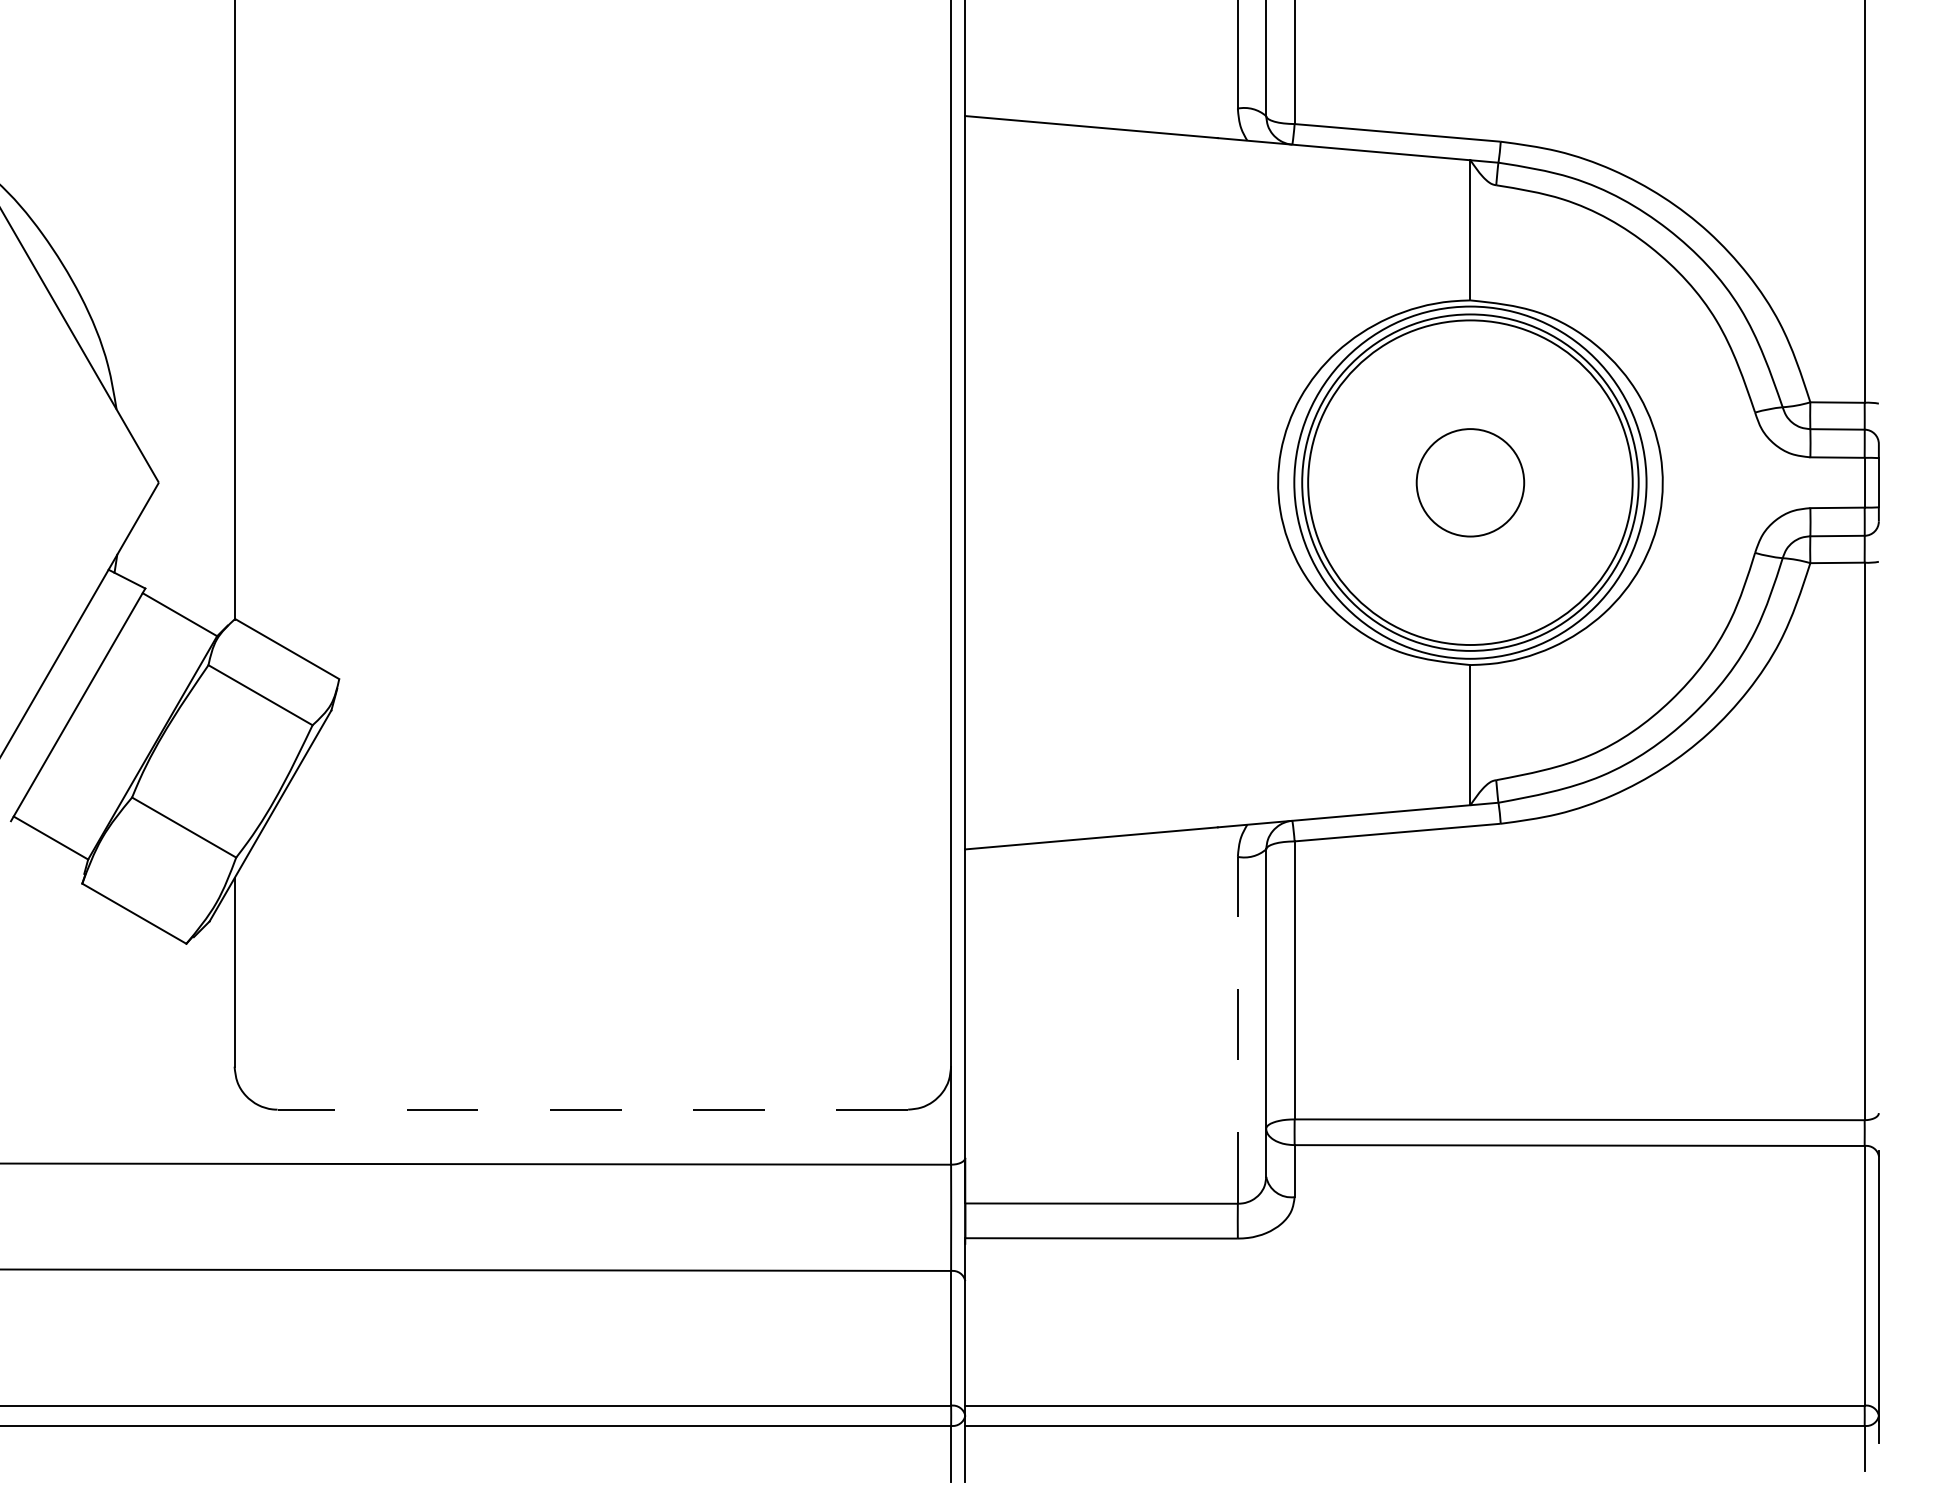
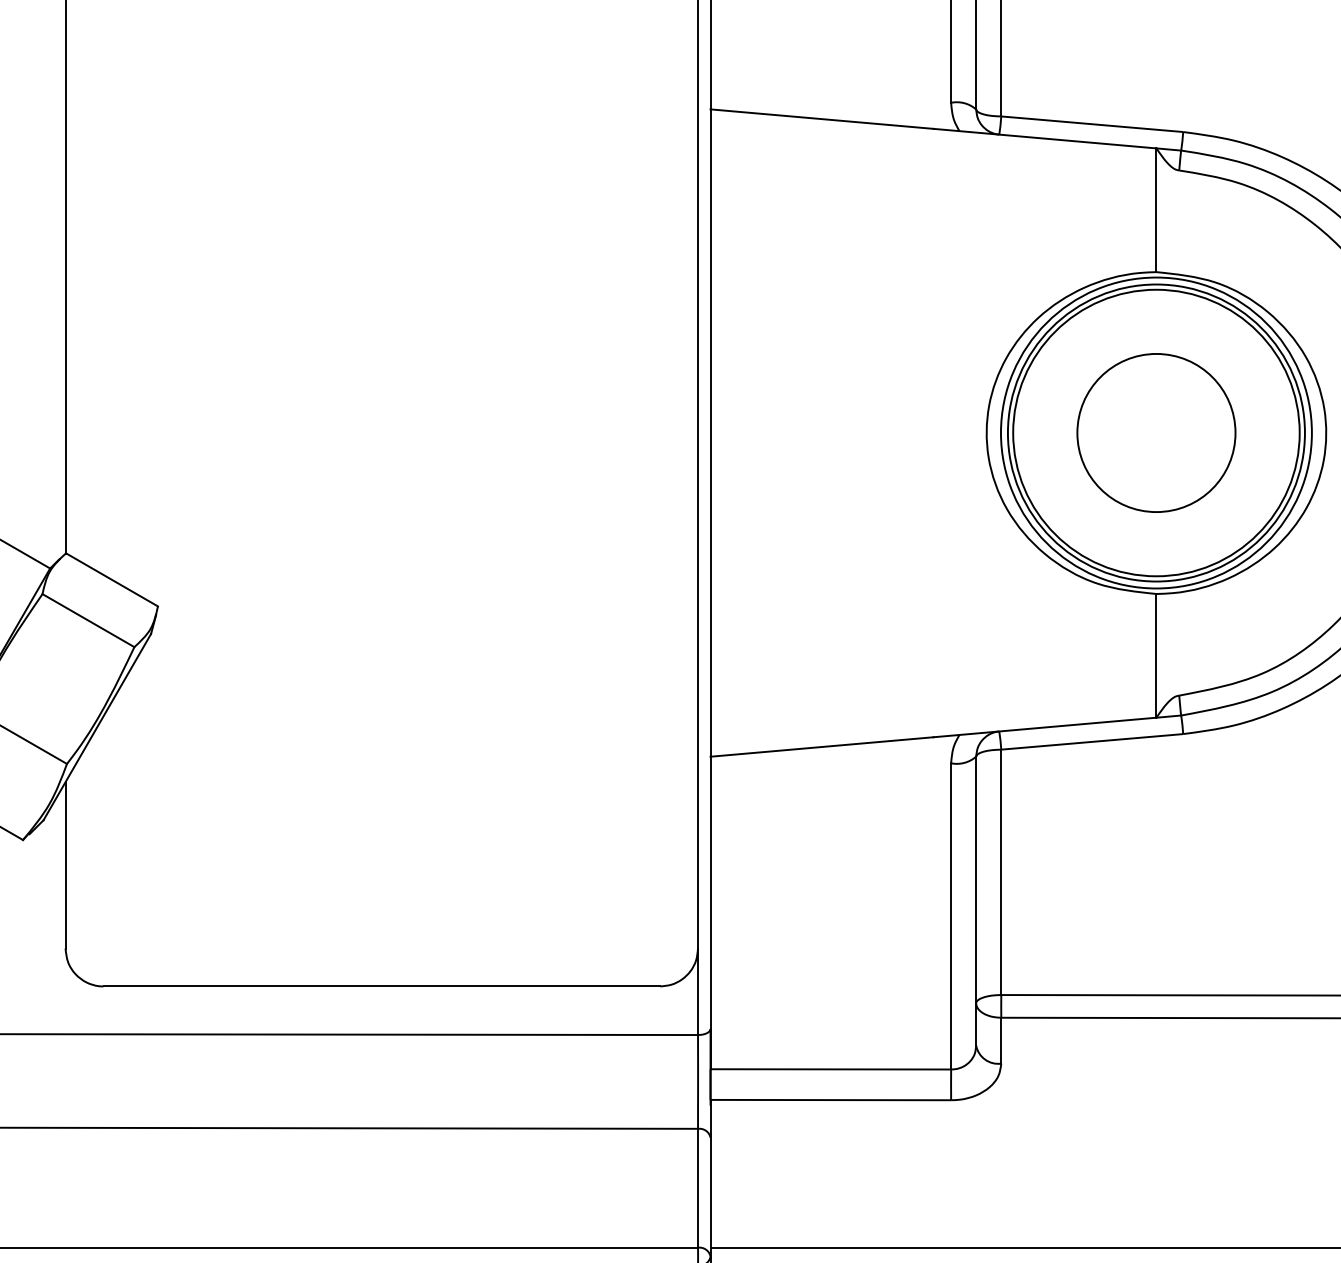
circle: (1470, 482) -> (1156, 432), size x1.67
line: (1237, 1029) -> (950, 915), dashed -> solid
line: (592, 1109) -> (381, 986), dashed -> solid

